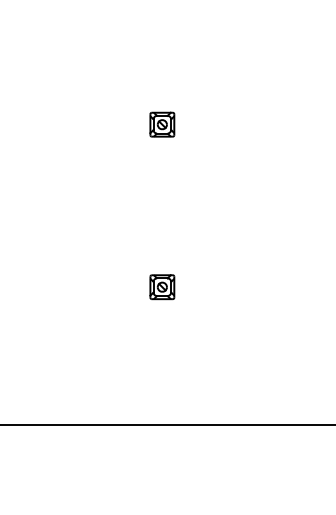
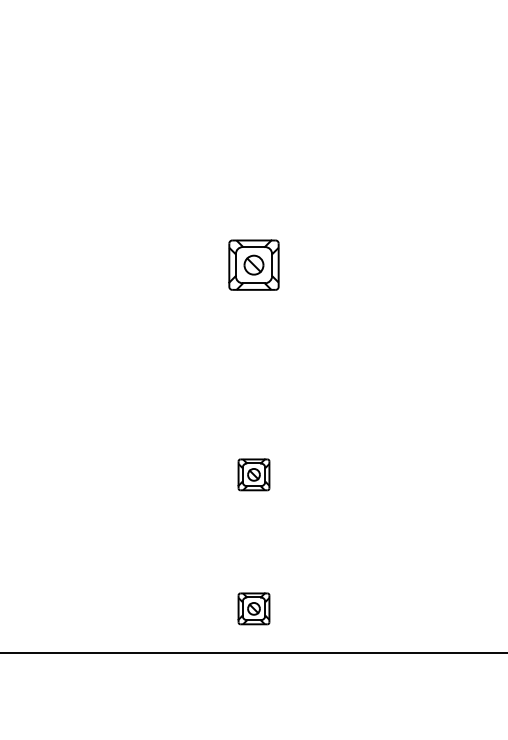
part: (161, 124) -> (253, 264), size x1.6
part: (161, 390) -> (253, 608), added

